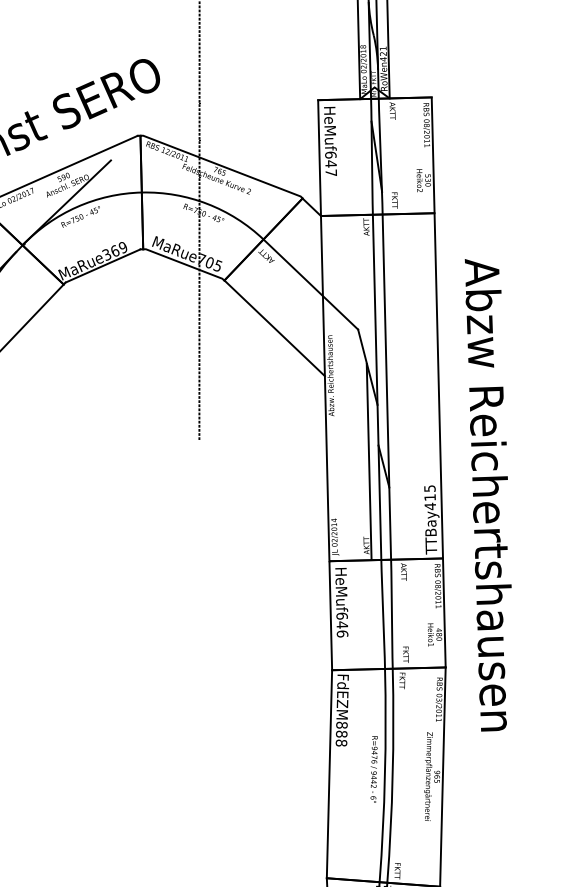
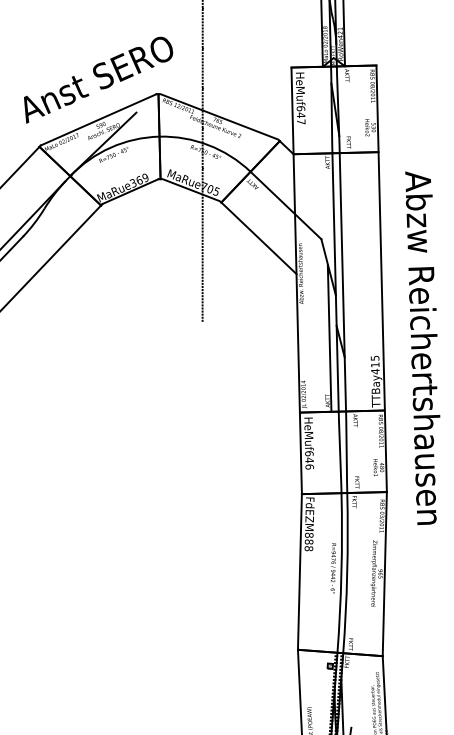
text: (487, 494) -> (422, 347), moved

